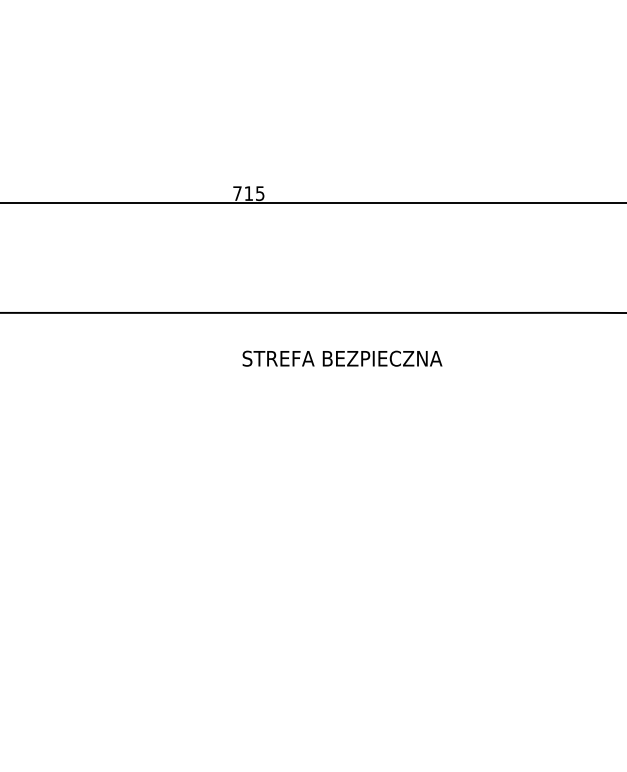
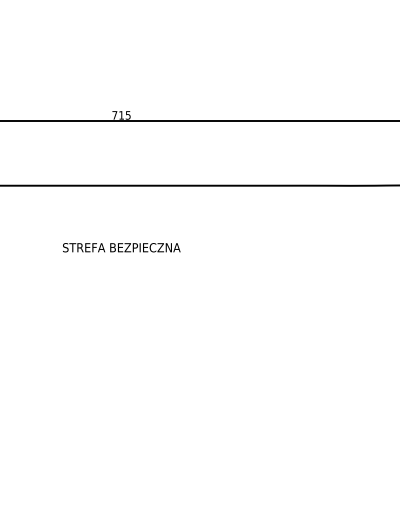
text: (342, 358) -> (121, 247), moved

